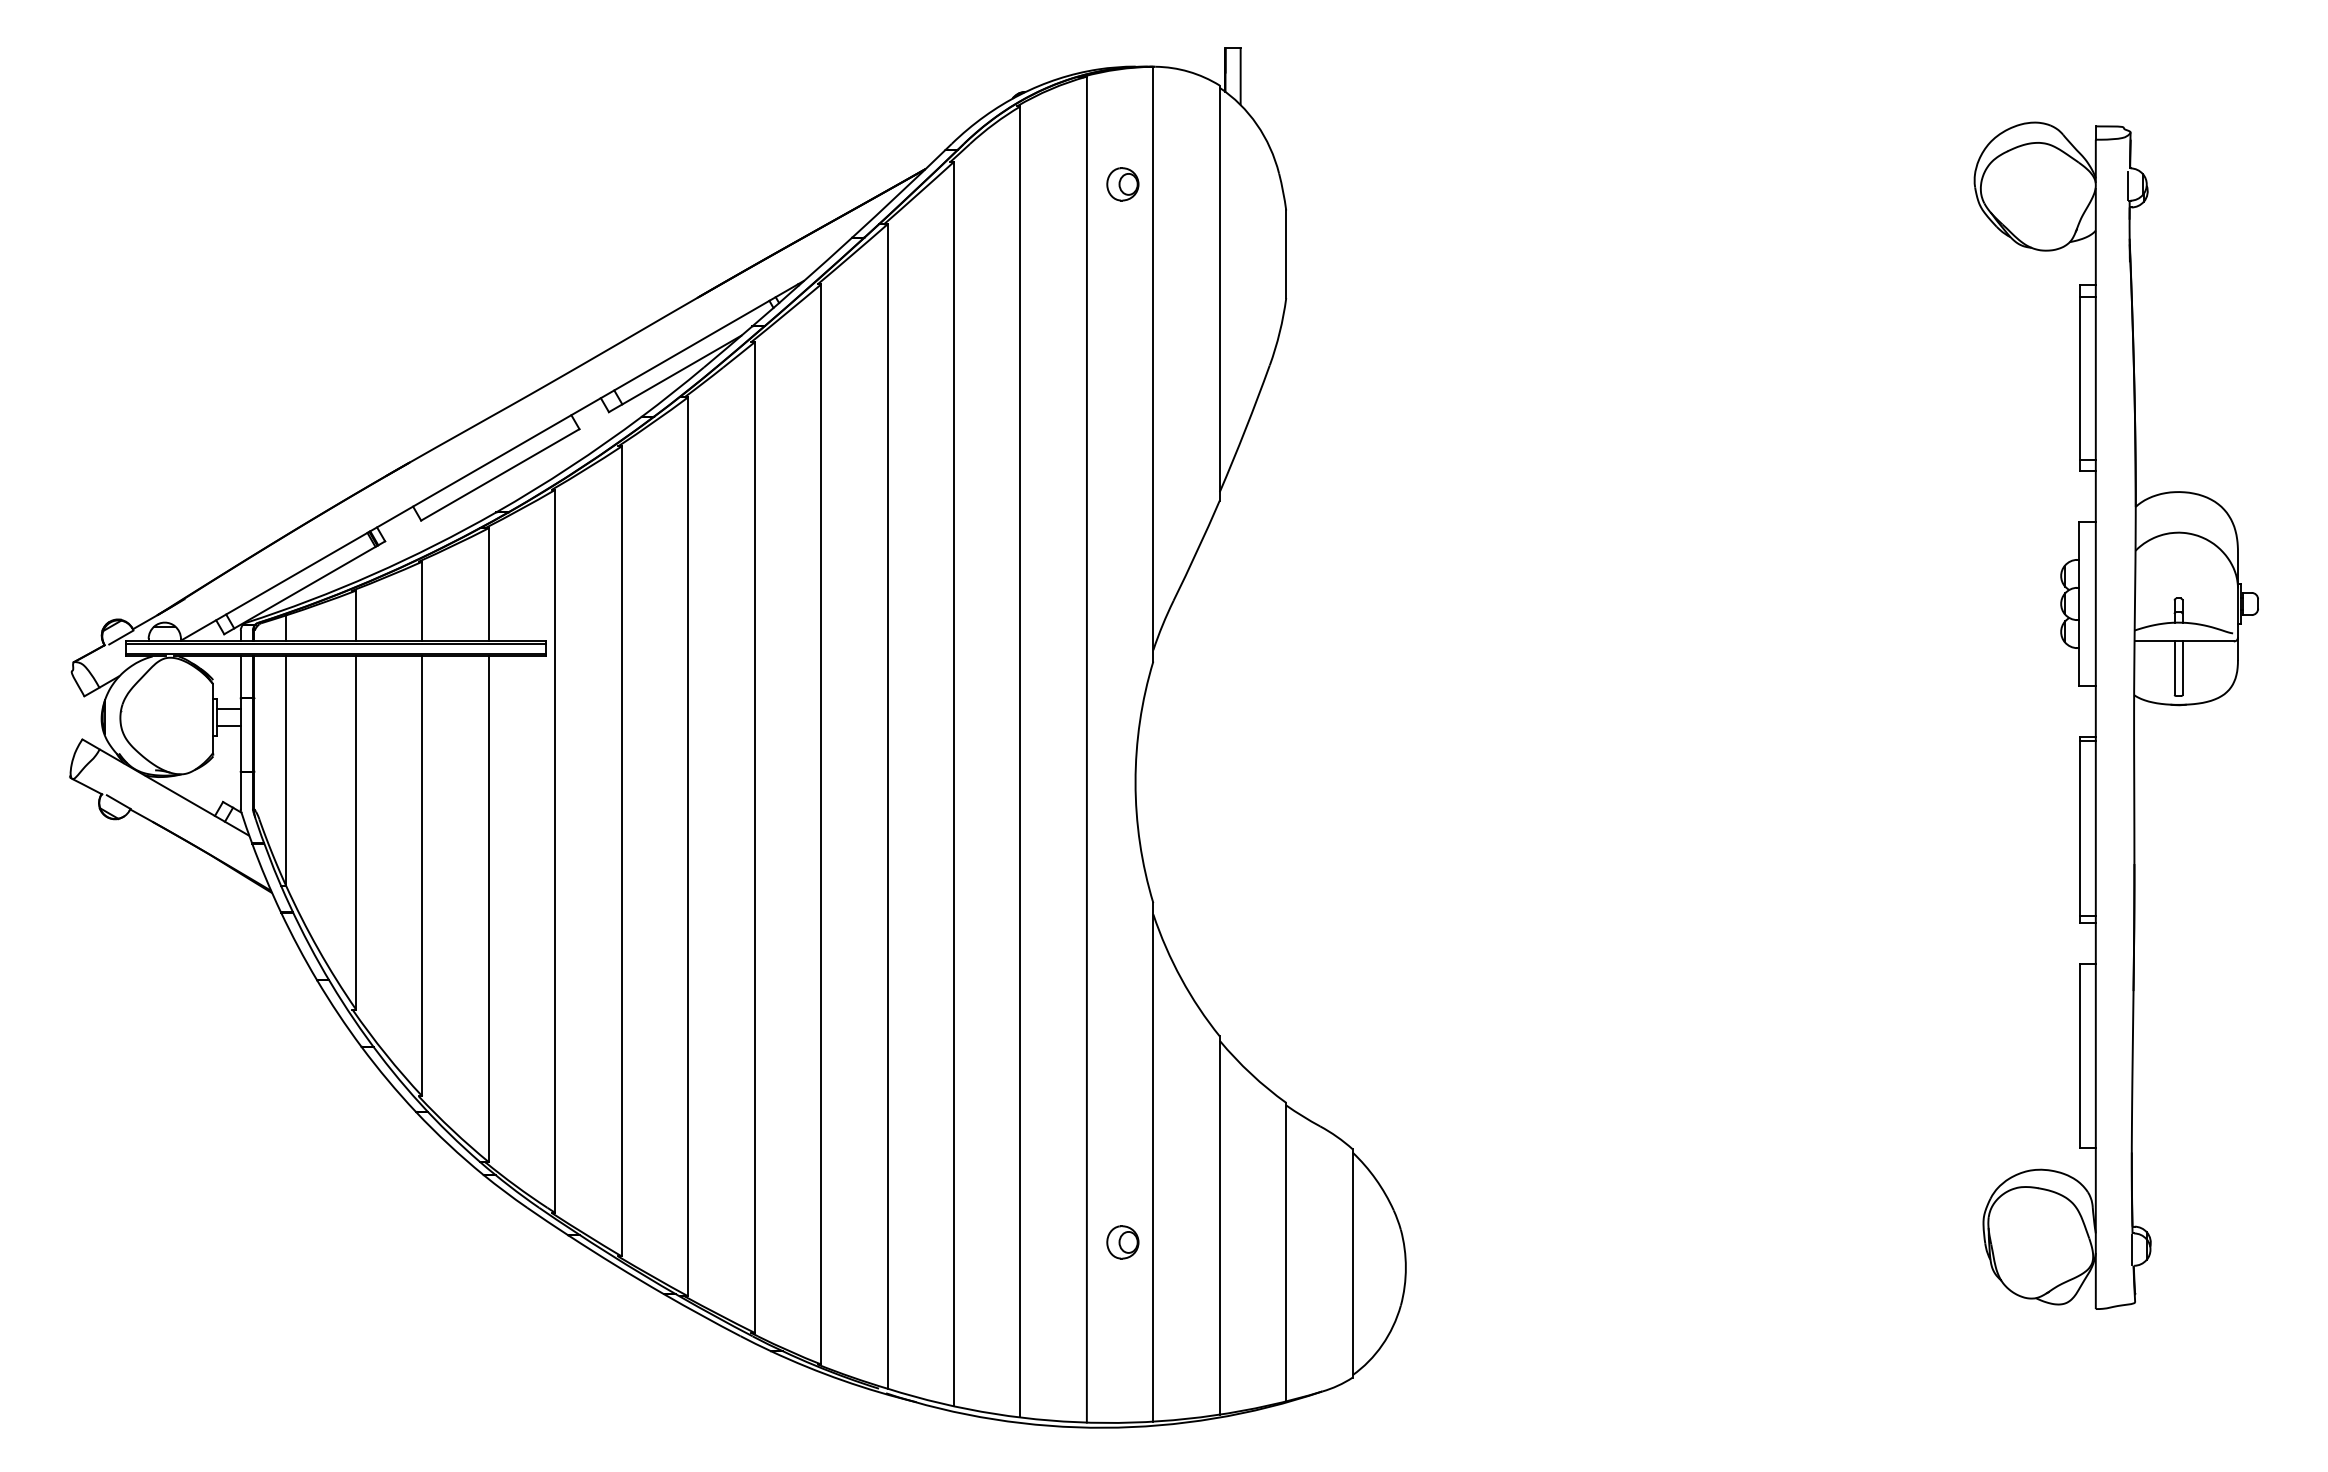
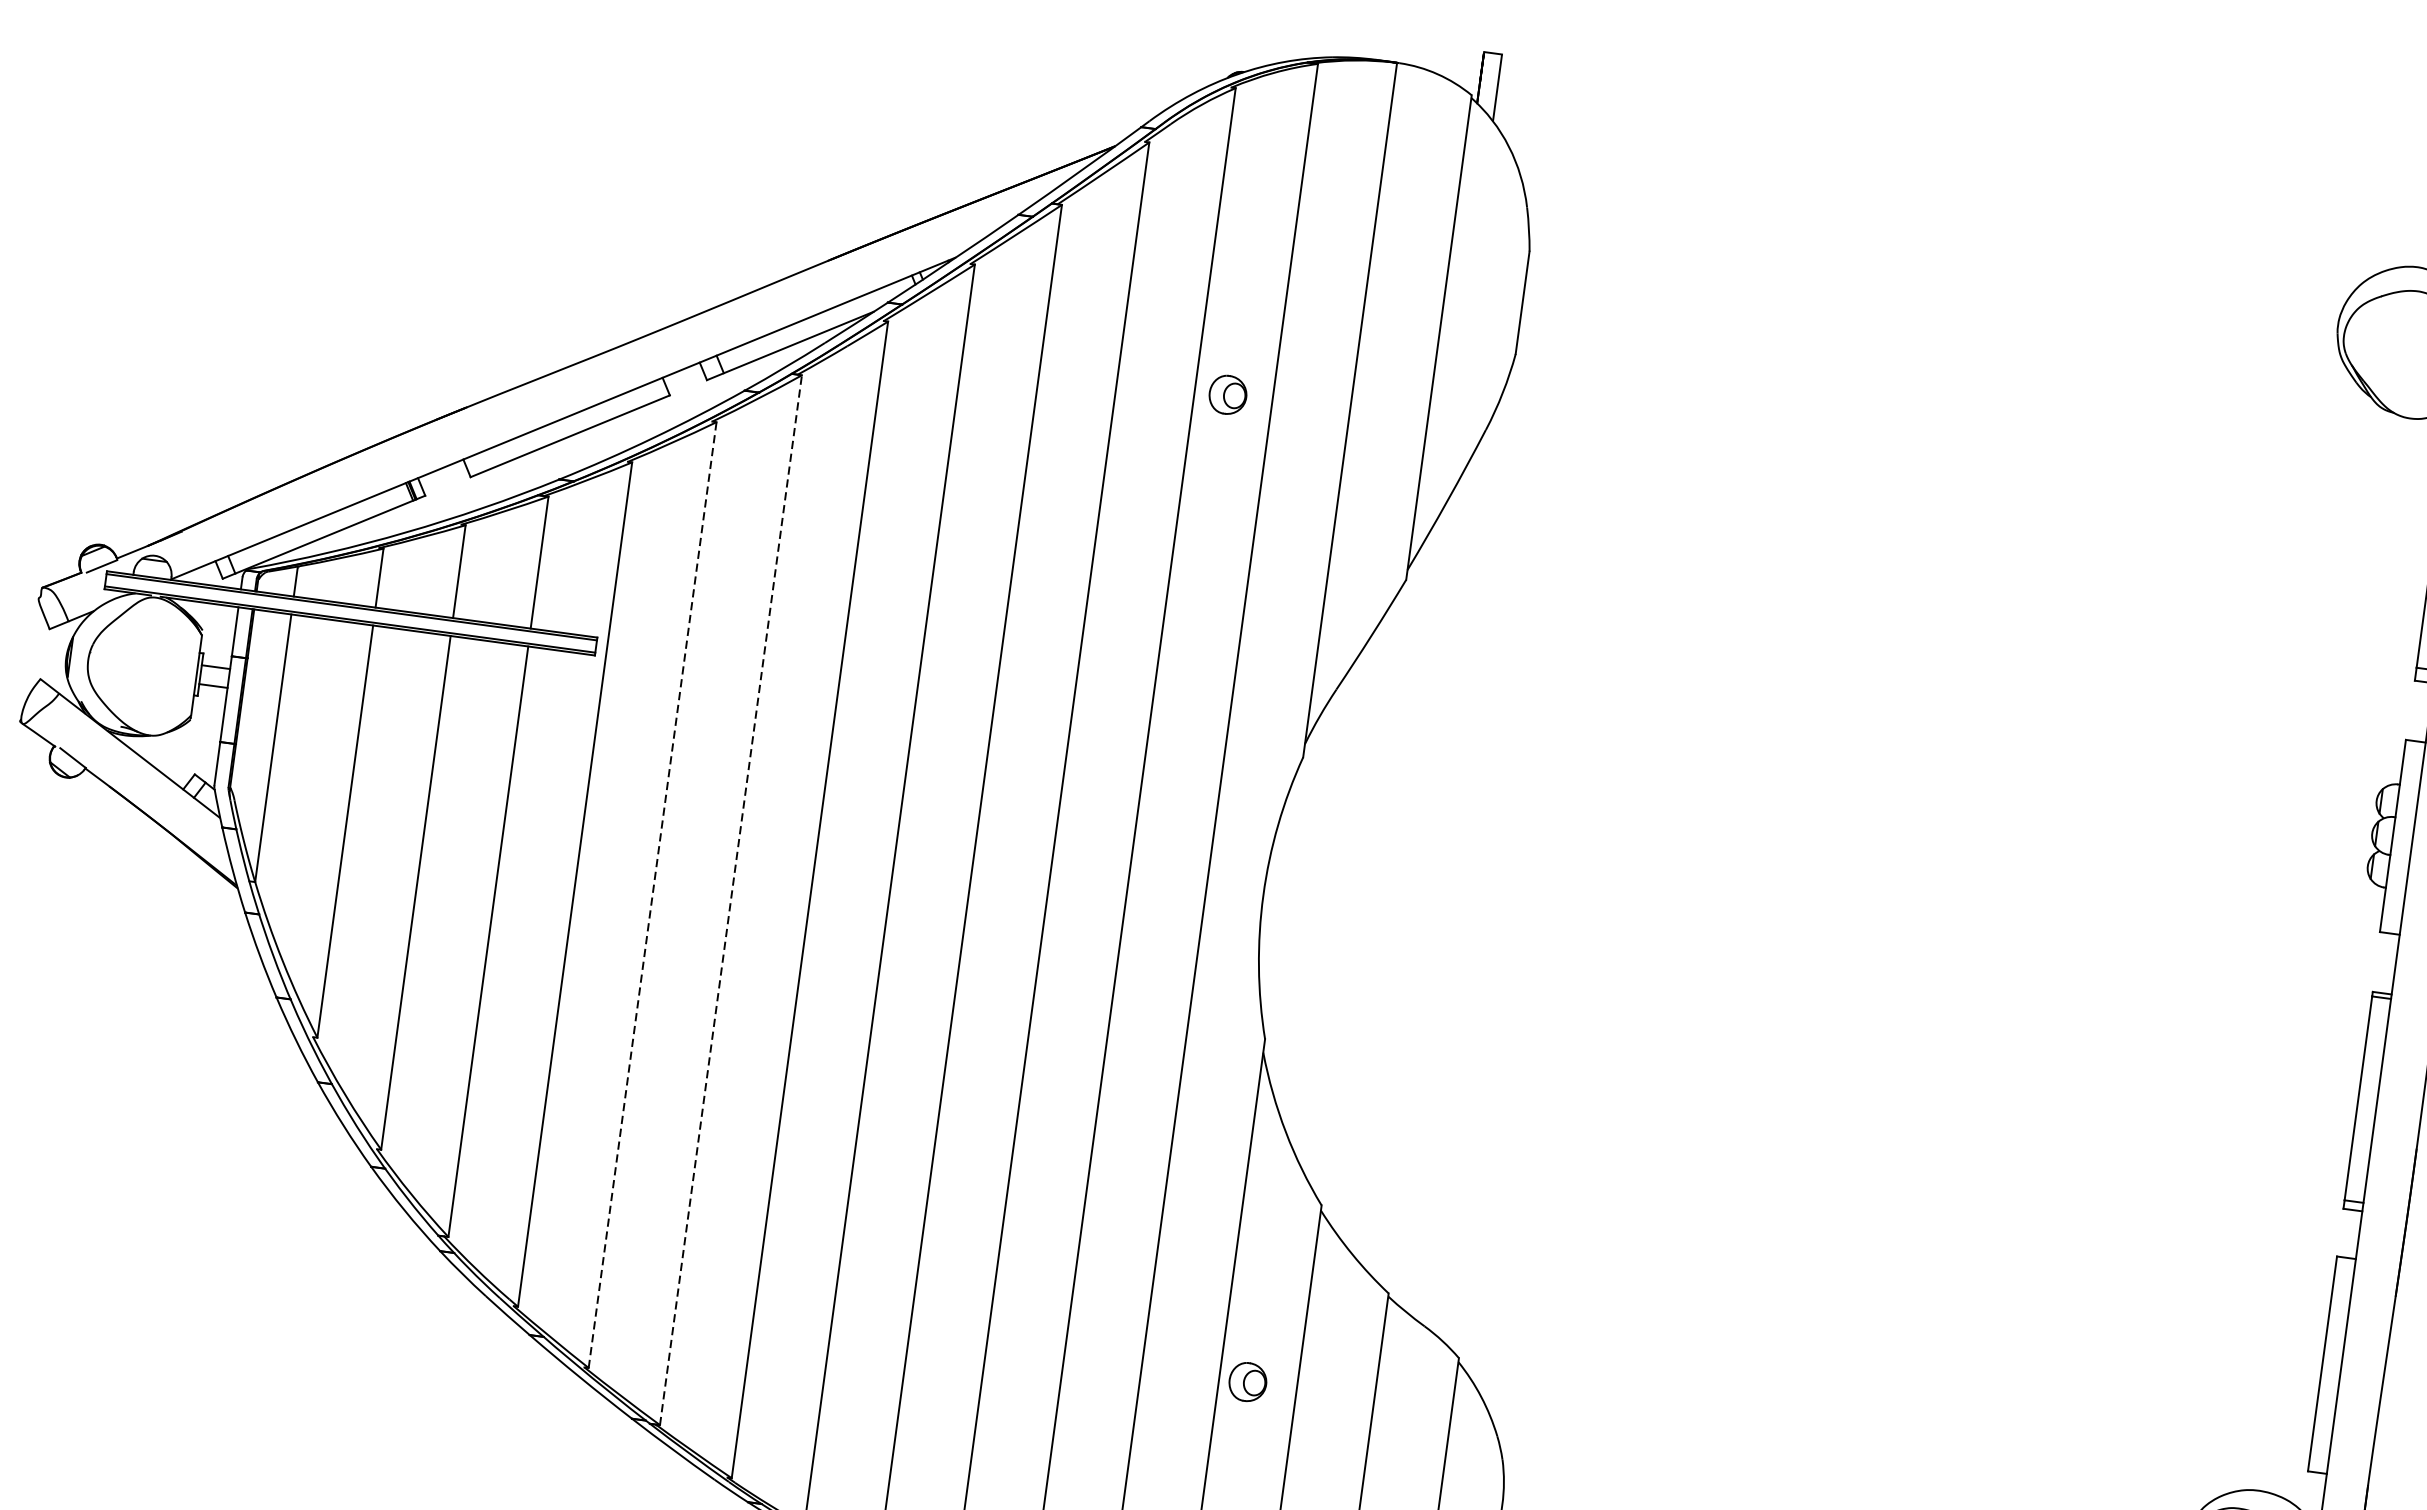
part: (1122, 184) -> (1227, 395), moved
line: (688, 846) -> (731, 899), solid -> dashed
line: (621, 850) -> (652, 893), solid -> dashed
part: (1122, 1242) -> (1247, 1382), moved

